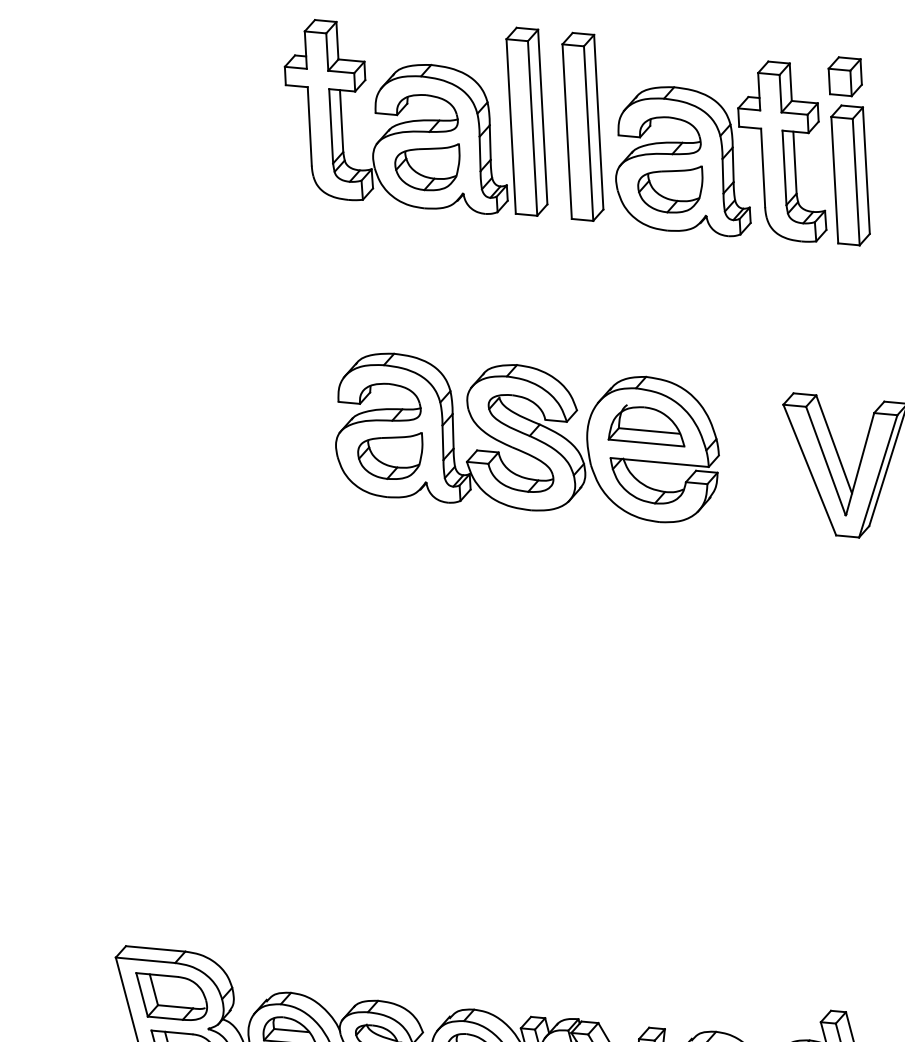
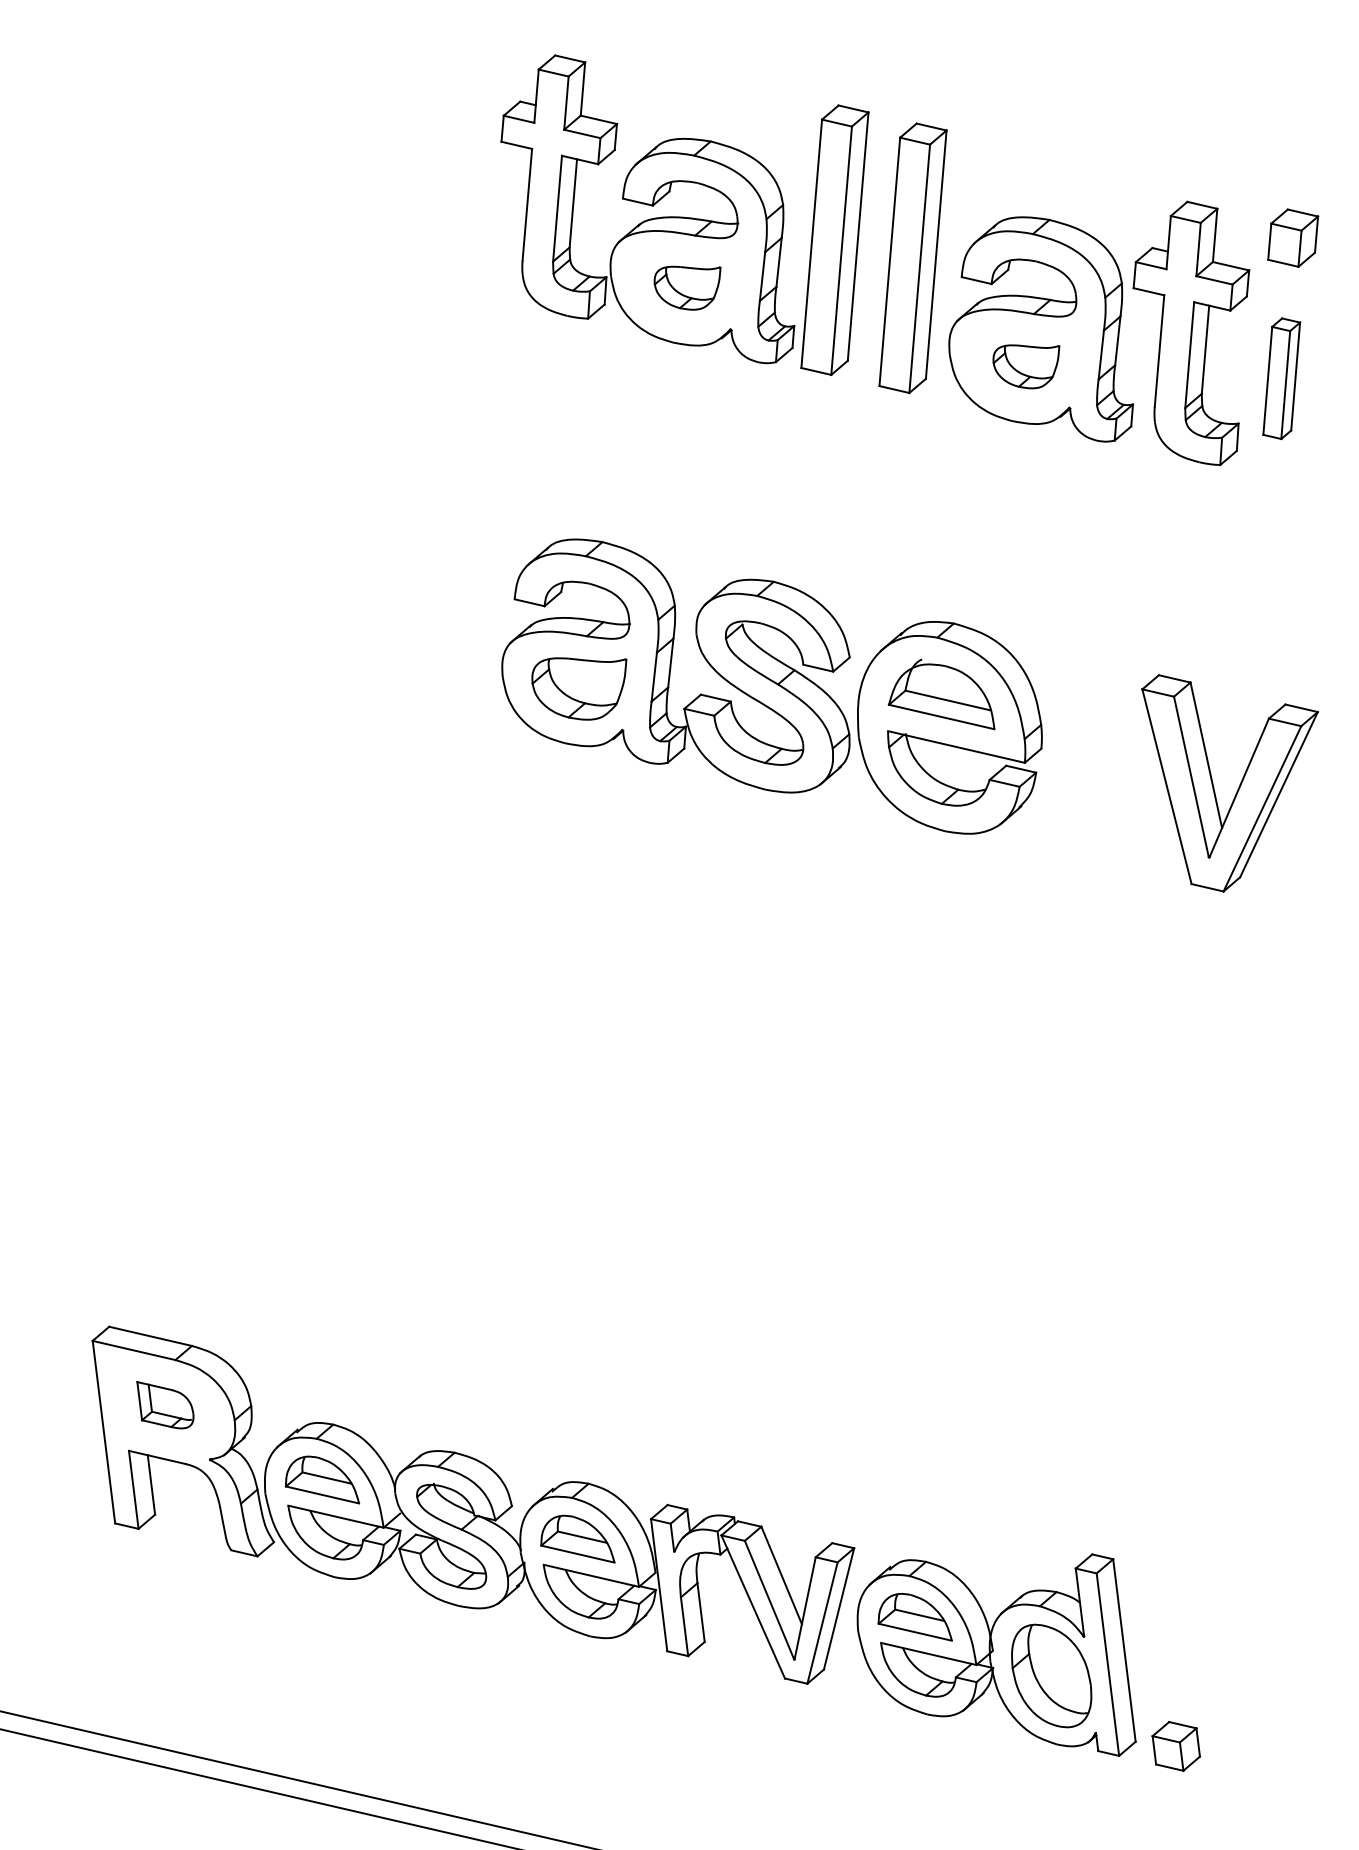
part: (428, 168) -> (687, 287), size x0.7
part: (850, 175) -> (1281, 378), size x0.6
part: (672, 191) -> (1026, 366), size x0.7
part: (172, 994) -> (165, 1404), size x0.6

